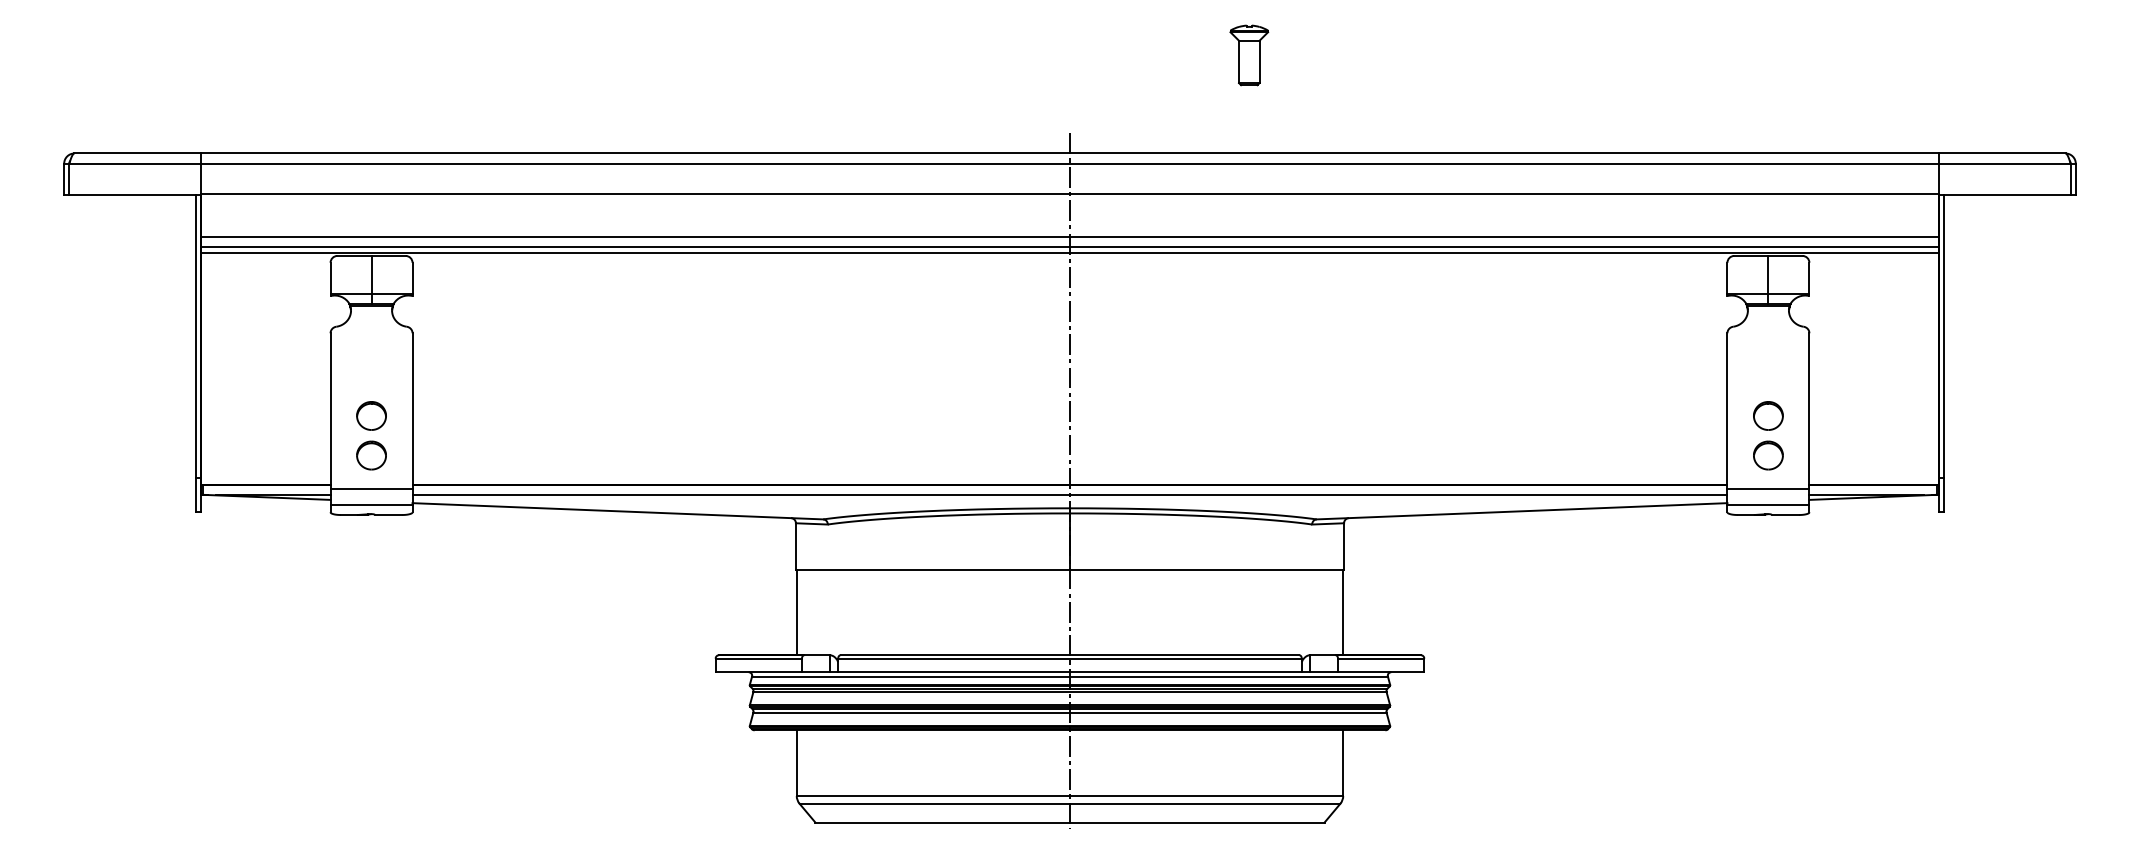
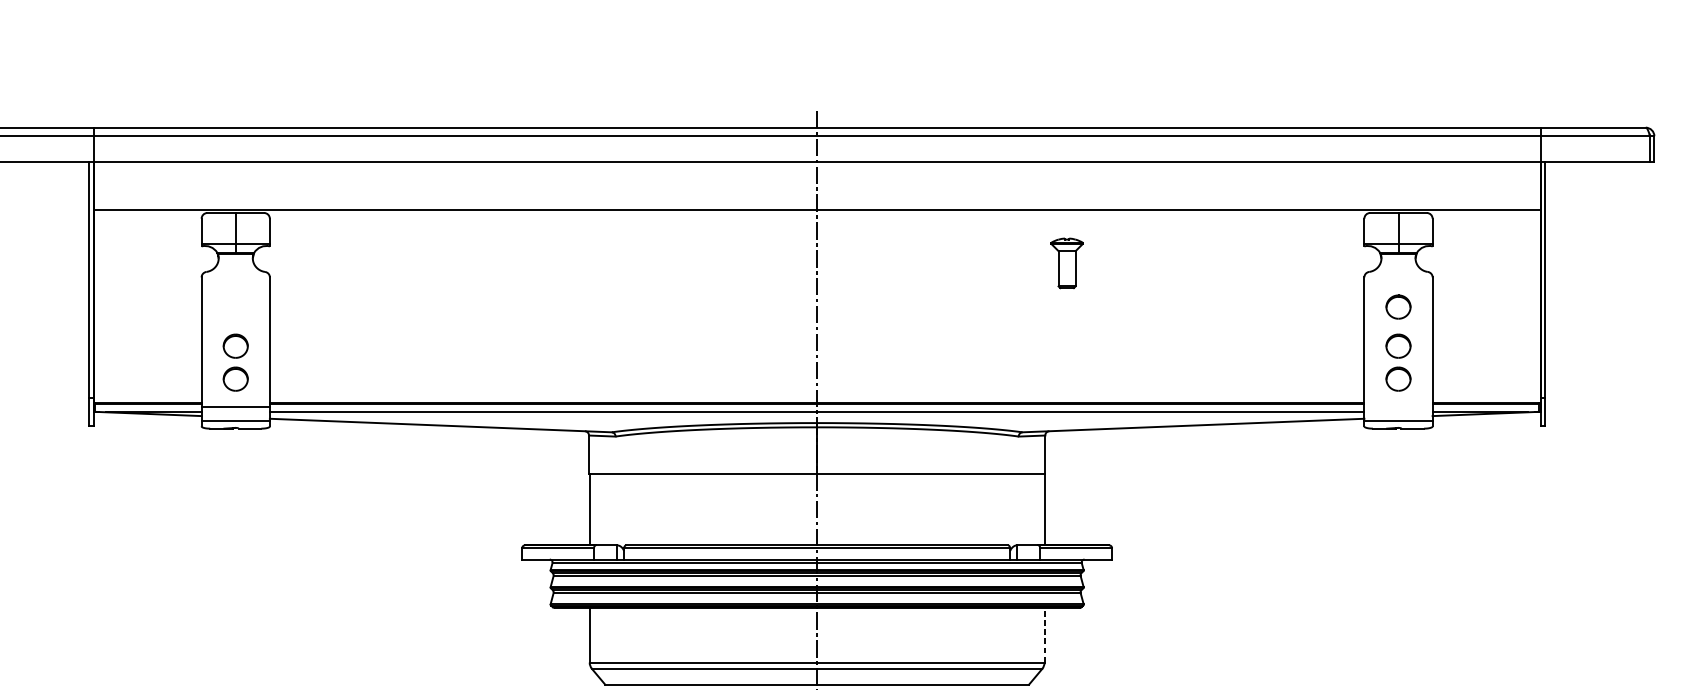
part: (1249, 55) -> (1067, 263), moved
line: (1069, 237) -> (816, 197), removed
line: (1069, 247) -> (816, 205), removed
part: (1768, 368) -> (1398, 306), added
line: (1768, 488) -> (1398, 406), removed
line: (1343, 763) -> (1044, 635), solid -> dashed

